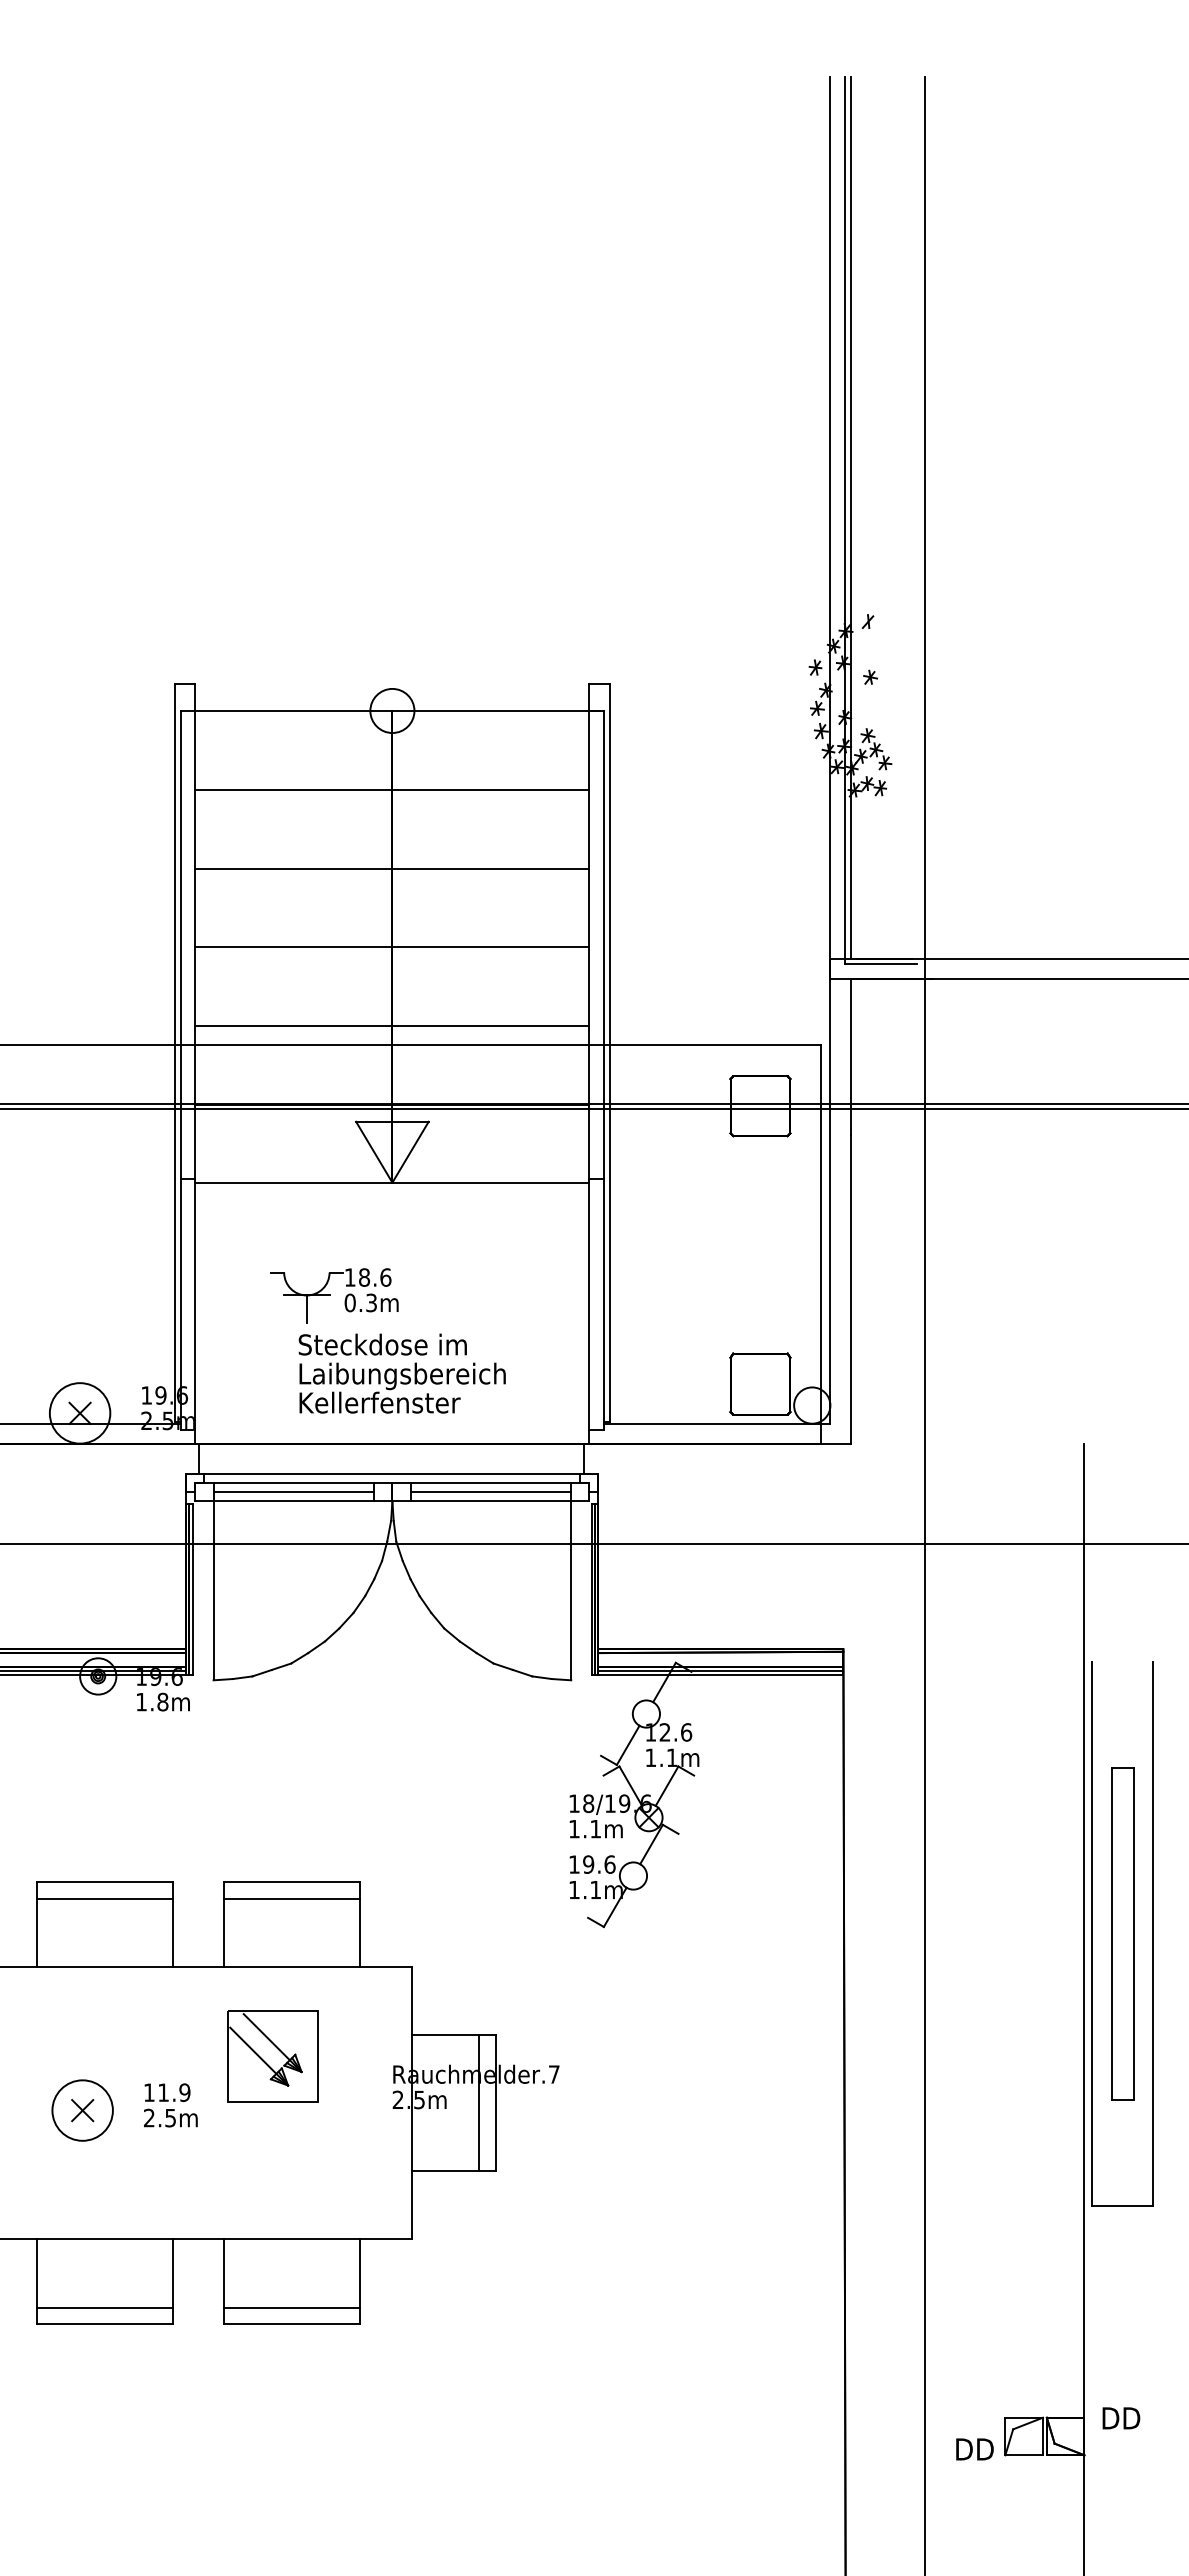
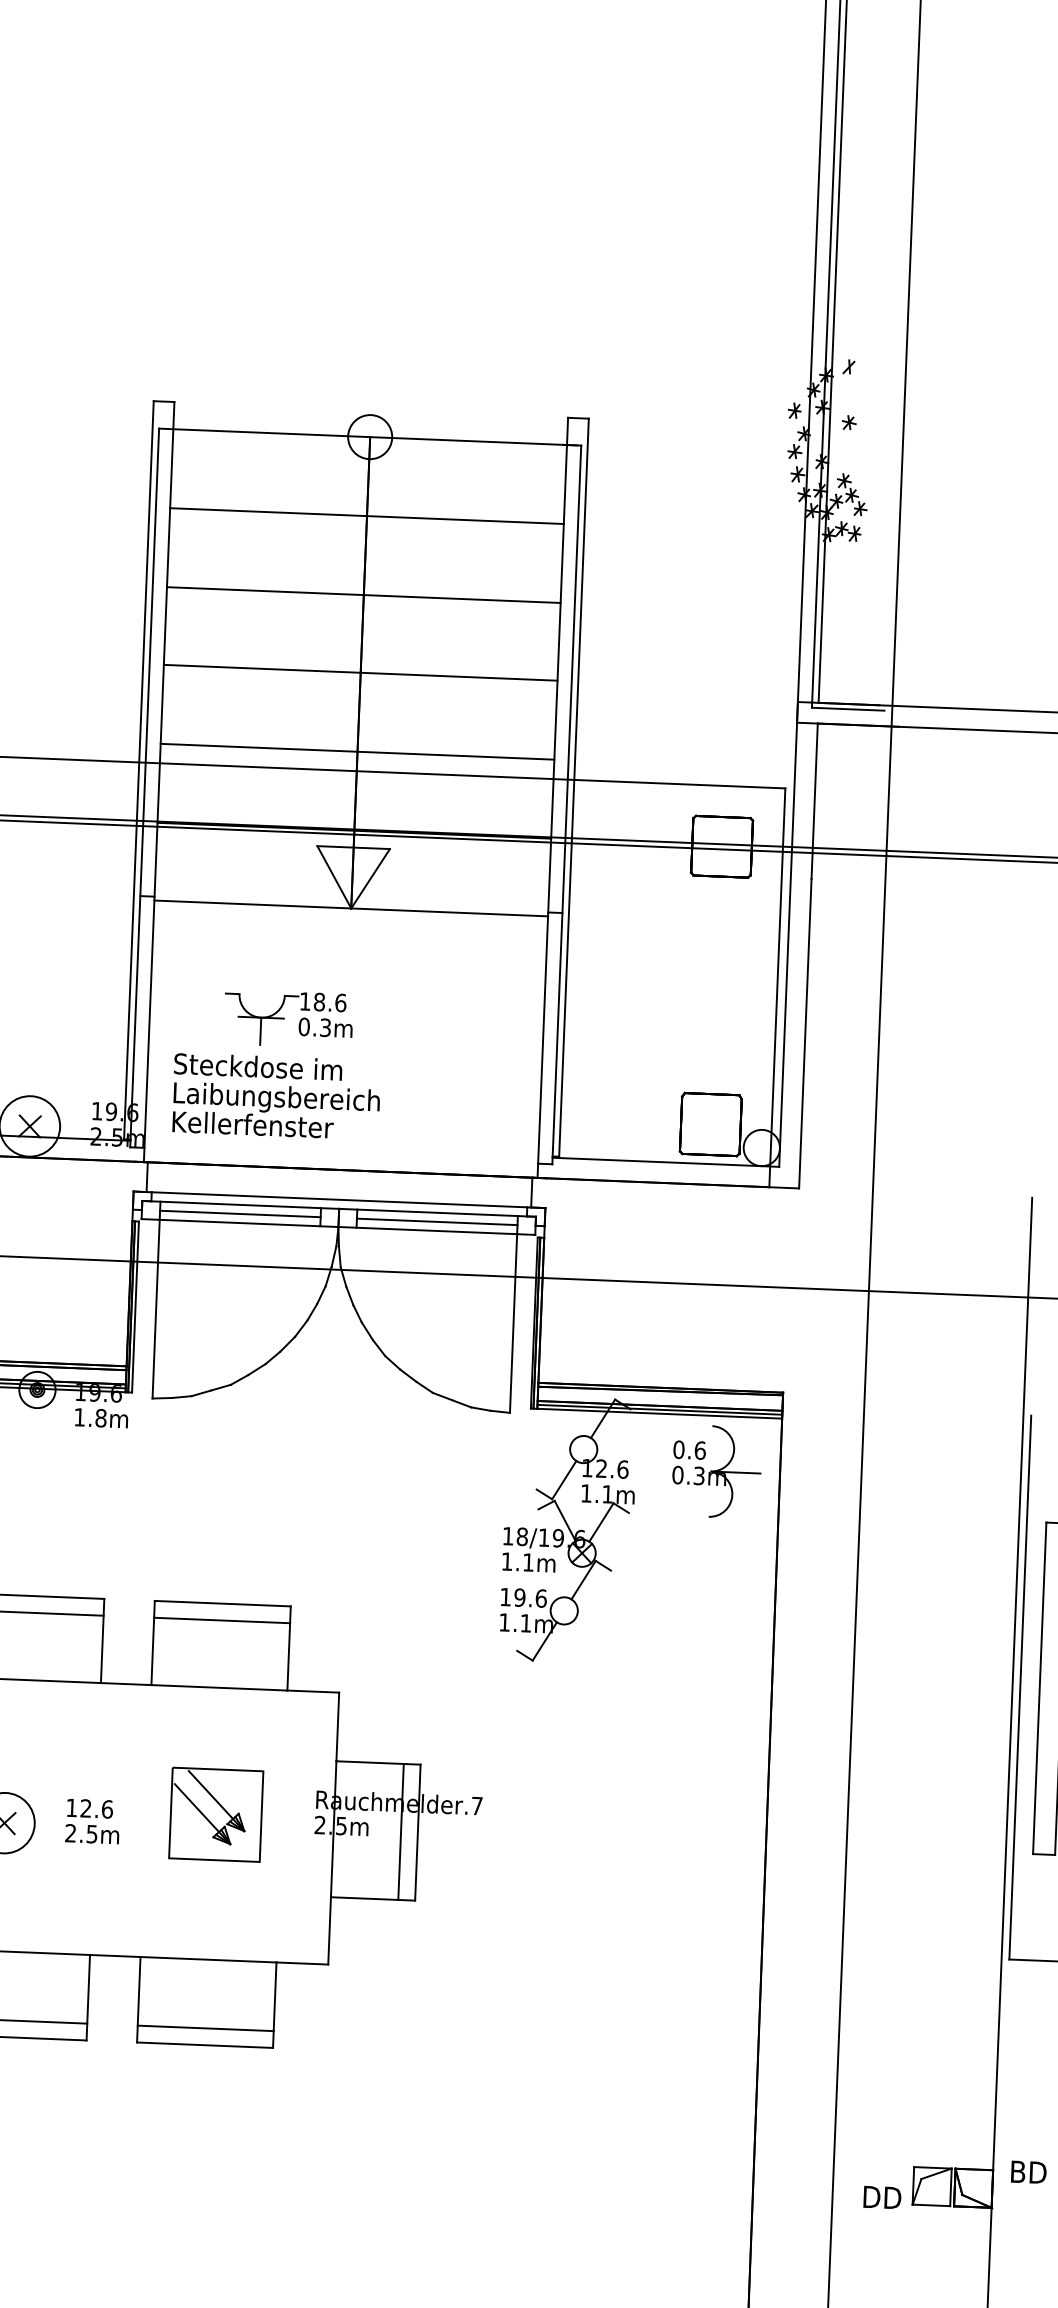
text: (401, 1373) -> (275, 1096), moved
part: (780, 1730) -> (717, 1471), added
part: (272, 2056) -> (215, 1814), moved
text: (174, 2092) -> (96, 1808), 11.9 -> 12.6
text: (1122, 2418) -> (1031, 2172), DD -> BD

